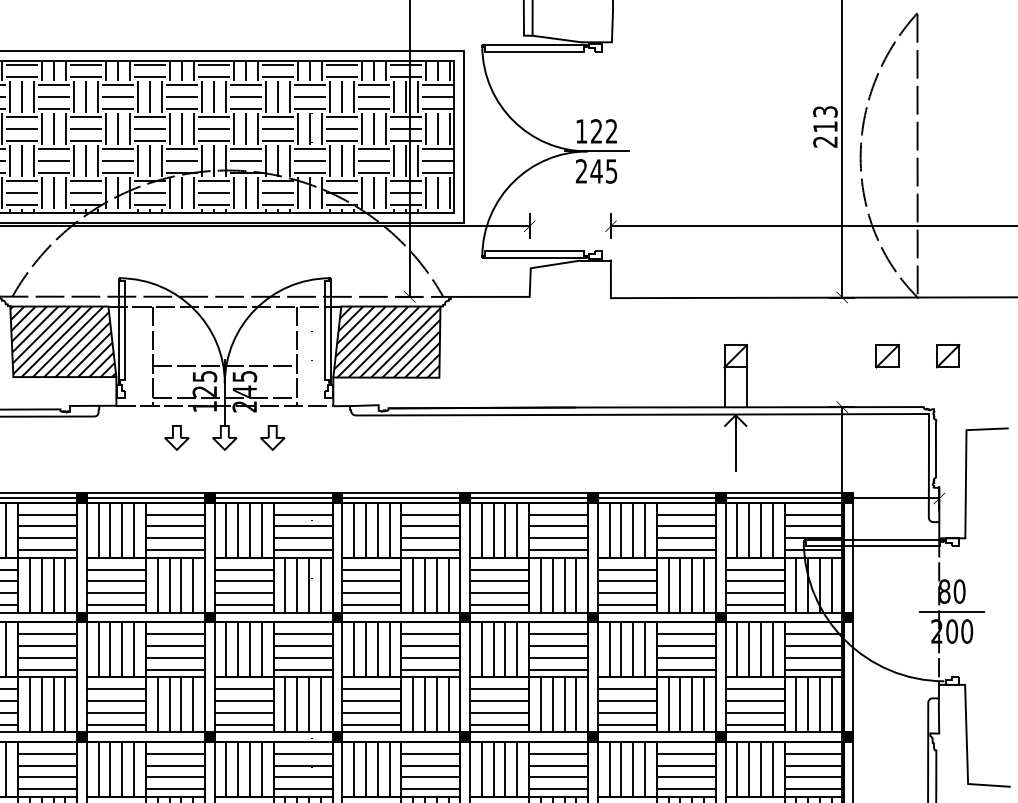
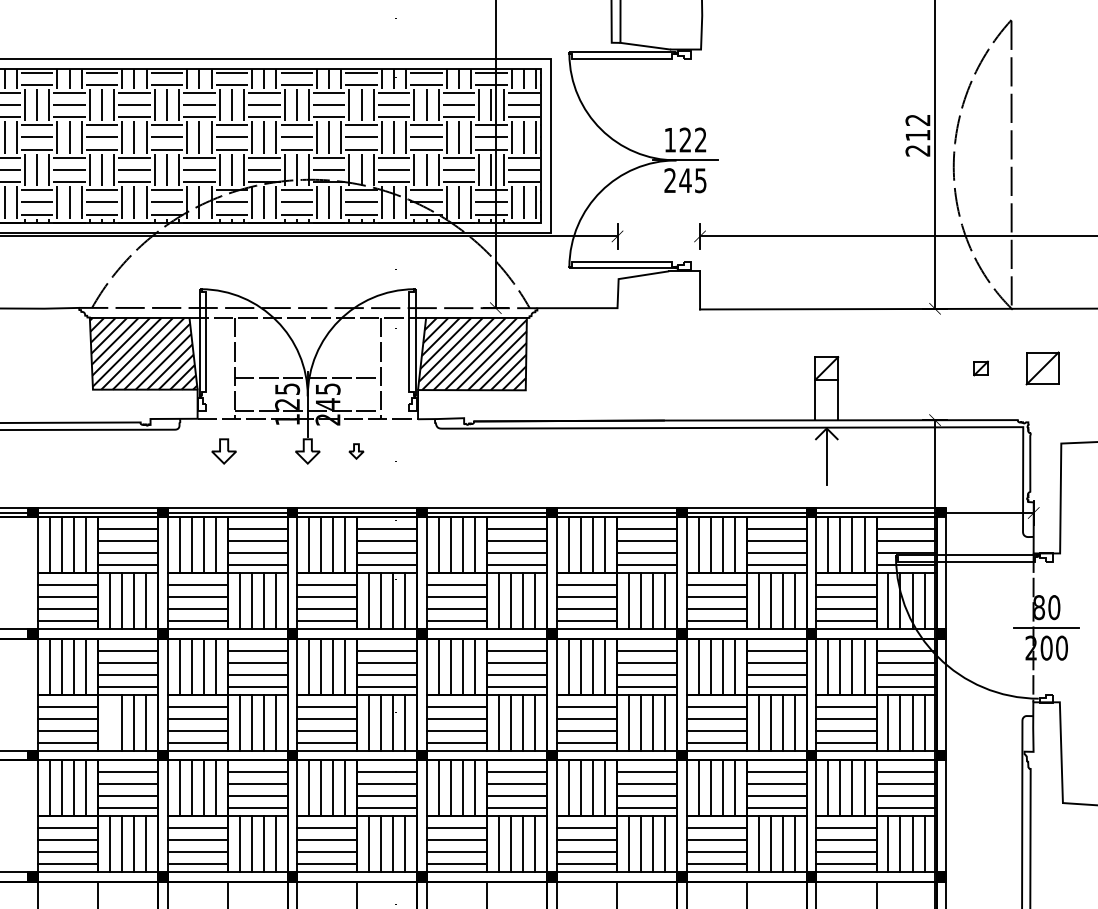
text: (825, 111) -> (918, 119), 213 -> 212
part: (886, 356) -> (980, 368), size x0.6
part: (947, 356) -> (1042, 368), size x1.4
part: (176, 437) -> (223, 451), moved
part: (272, 437) -> (356, 451), size x0.6
line: (29, 704) -> (109, 722), removed

